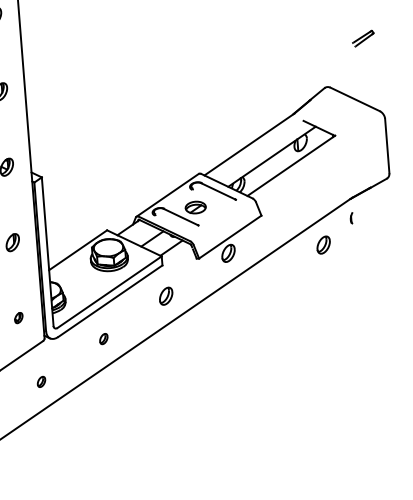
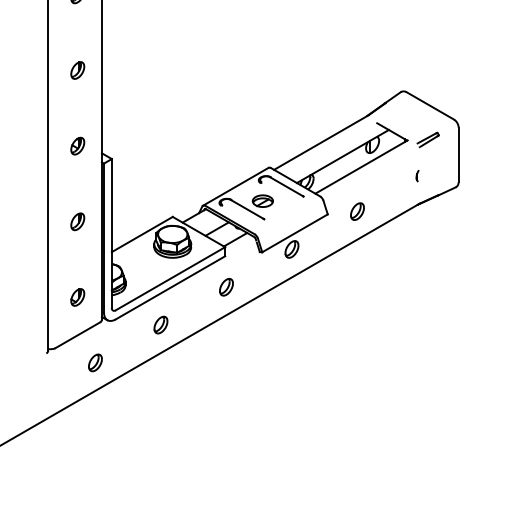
part: (362, 38) -> (427, 139), moved
part: (351, 218) -> (417, 176), moved
part: (323, 244) -> (357, 211), moved
part: (18, 318) -> (77, 297), size x1.67
part: (103, 338) -> (160, 324), size x1.67
part: (41, 381) -> (95, 362), size x1.67

